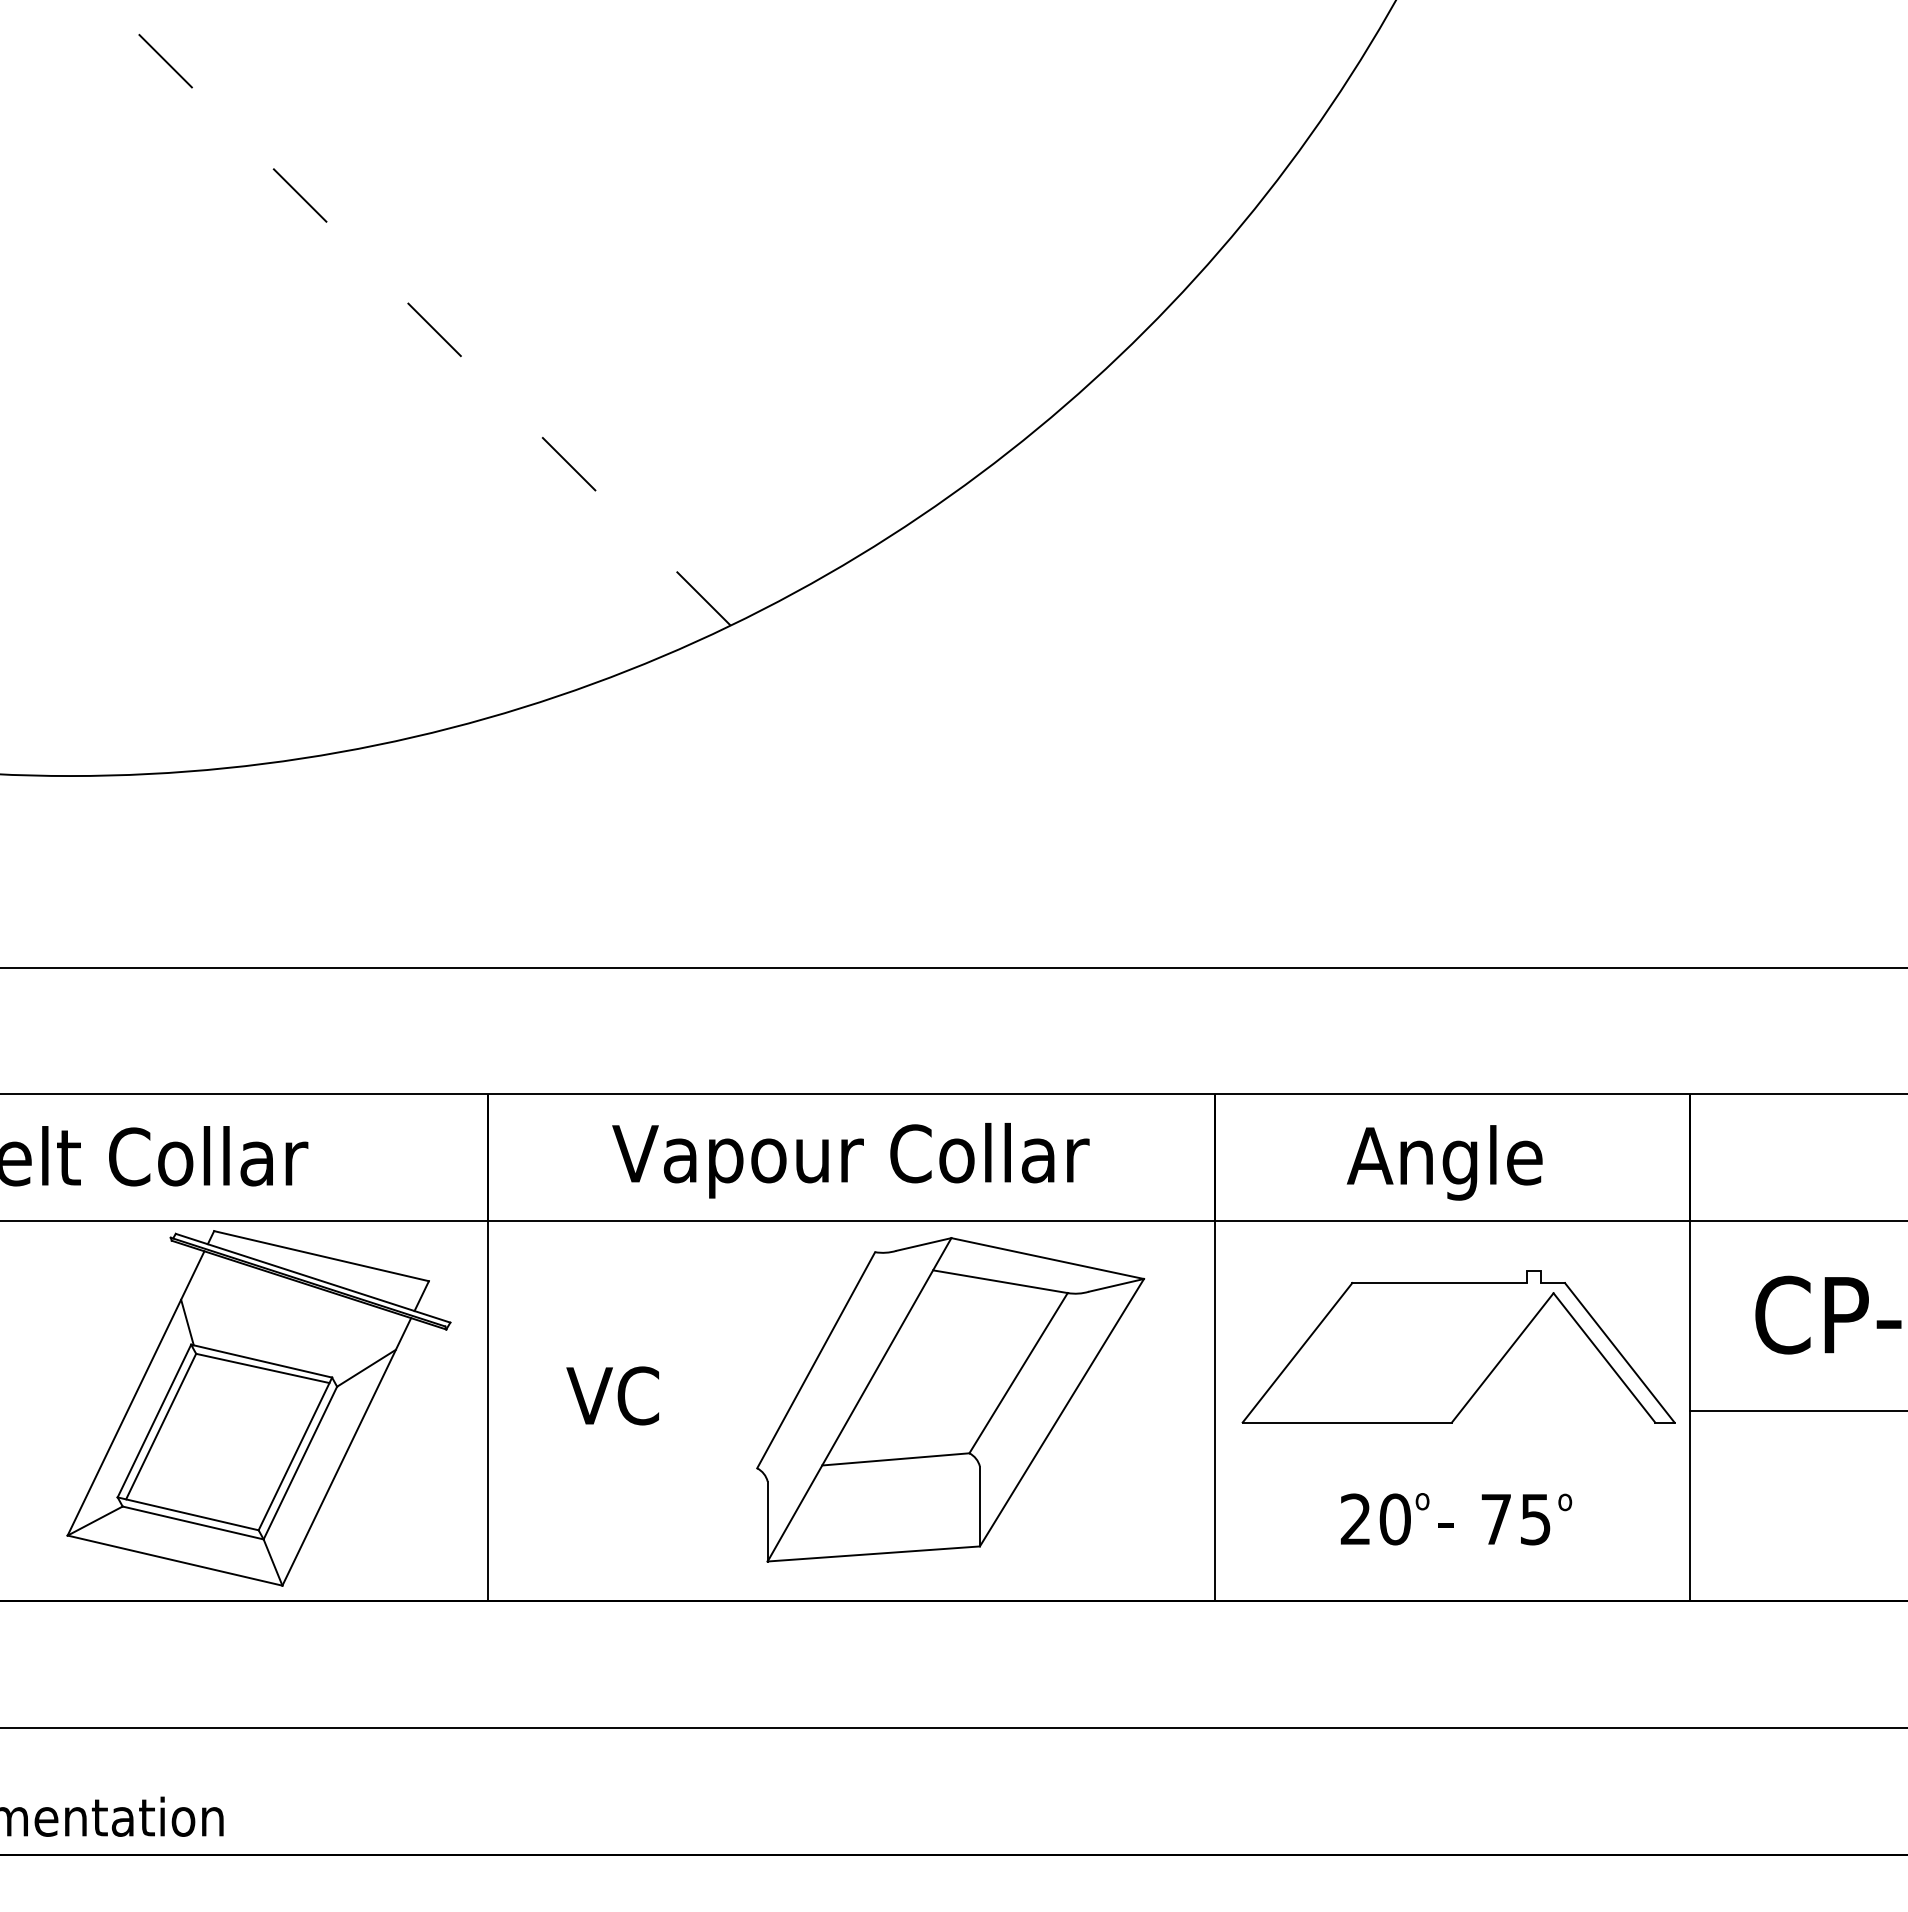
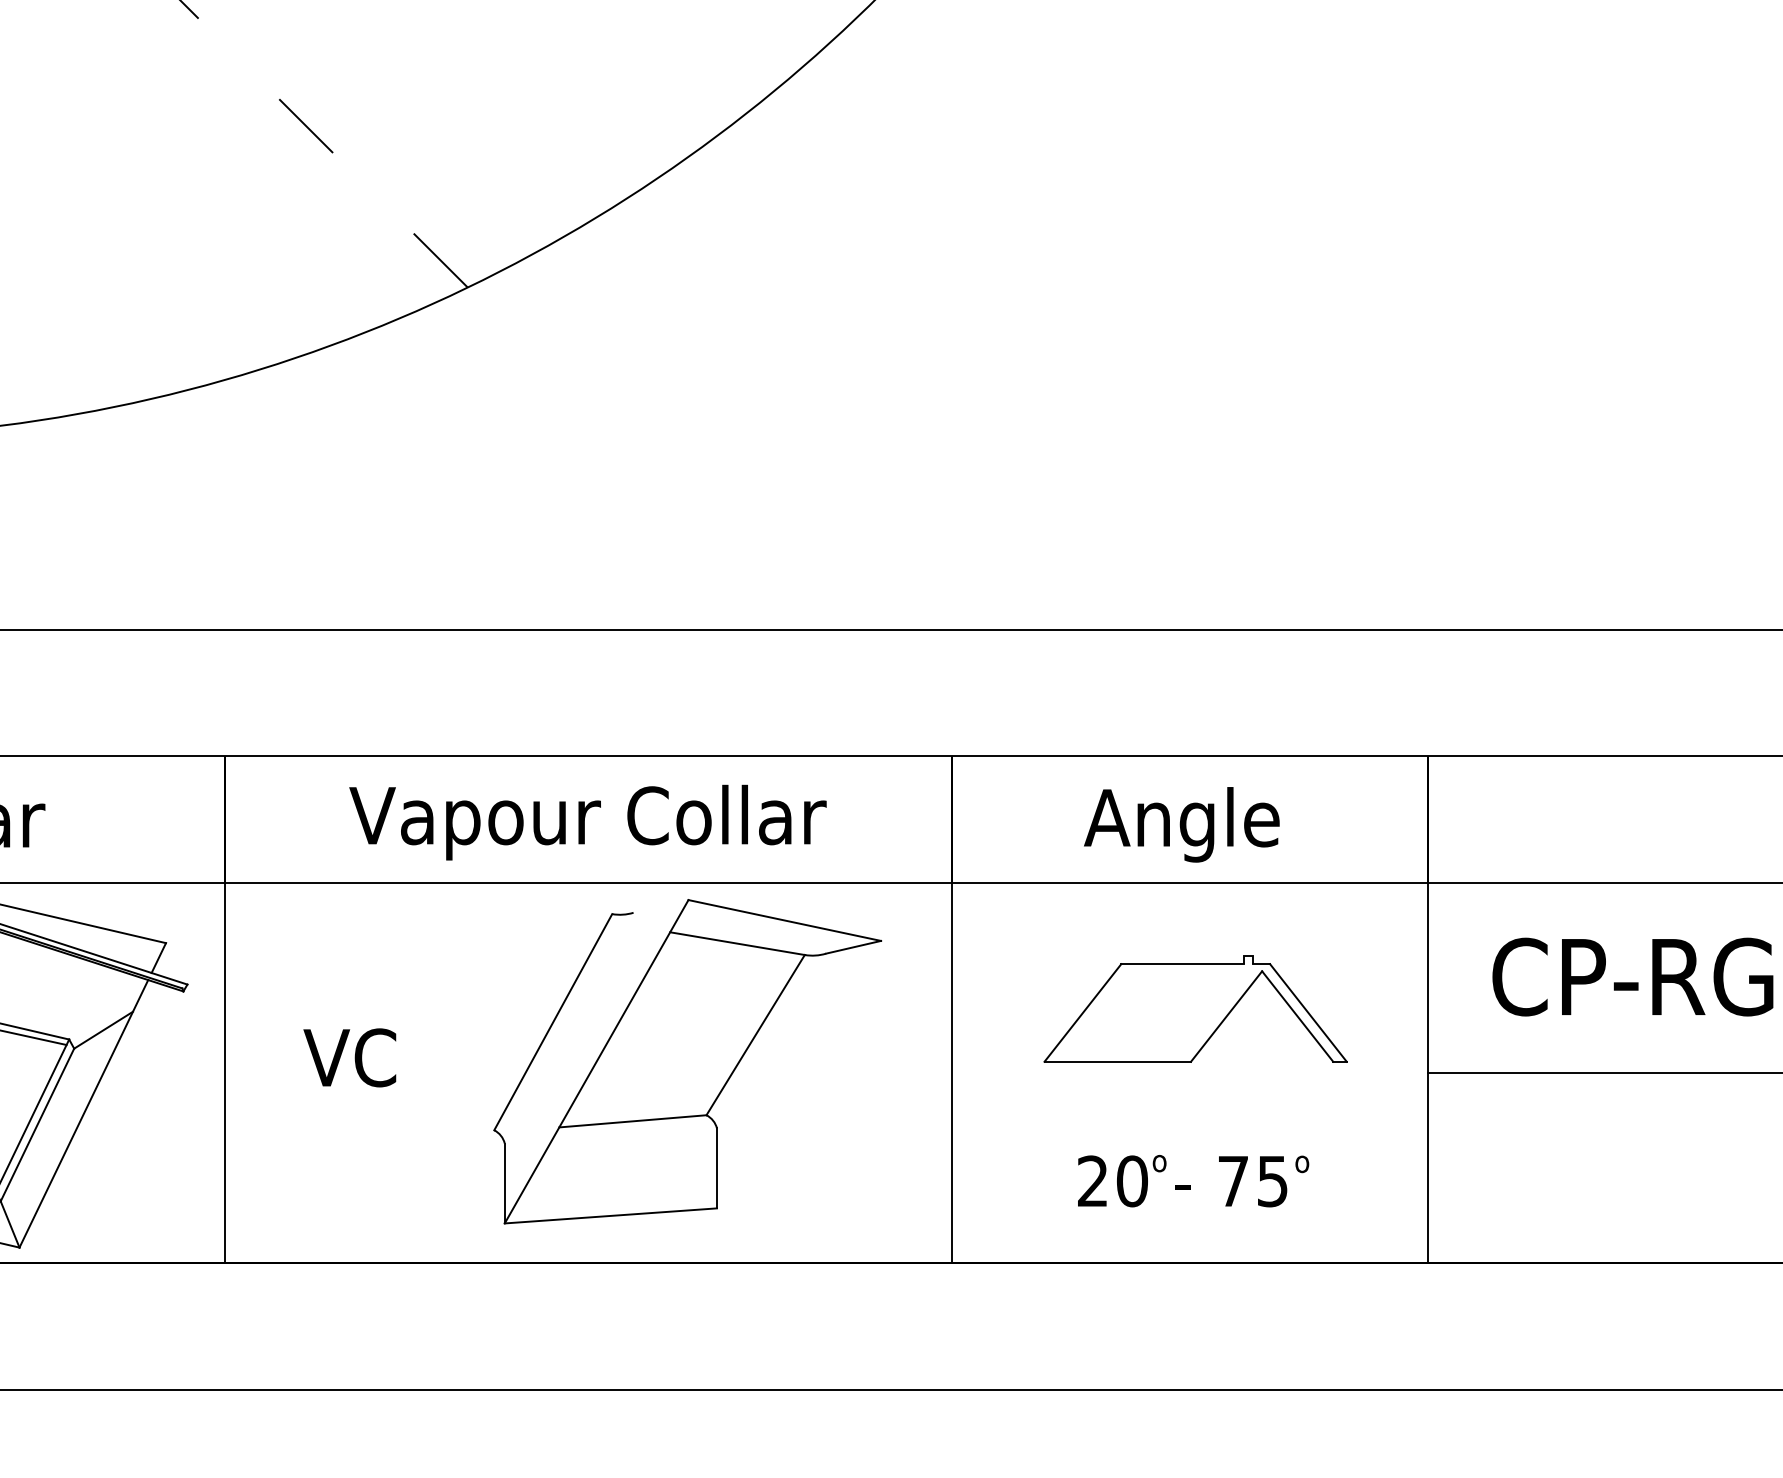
line: (923, 1244) -> (660, 906), removed
part: (1458, 1346) -> (1195, 1008), size x0.7
line: (1061, 1412) -> (798, 1074), removed

